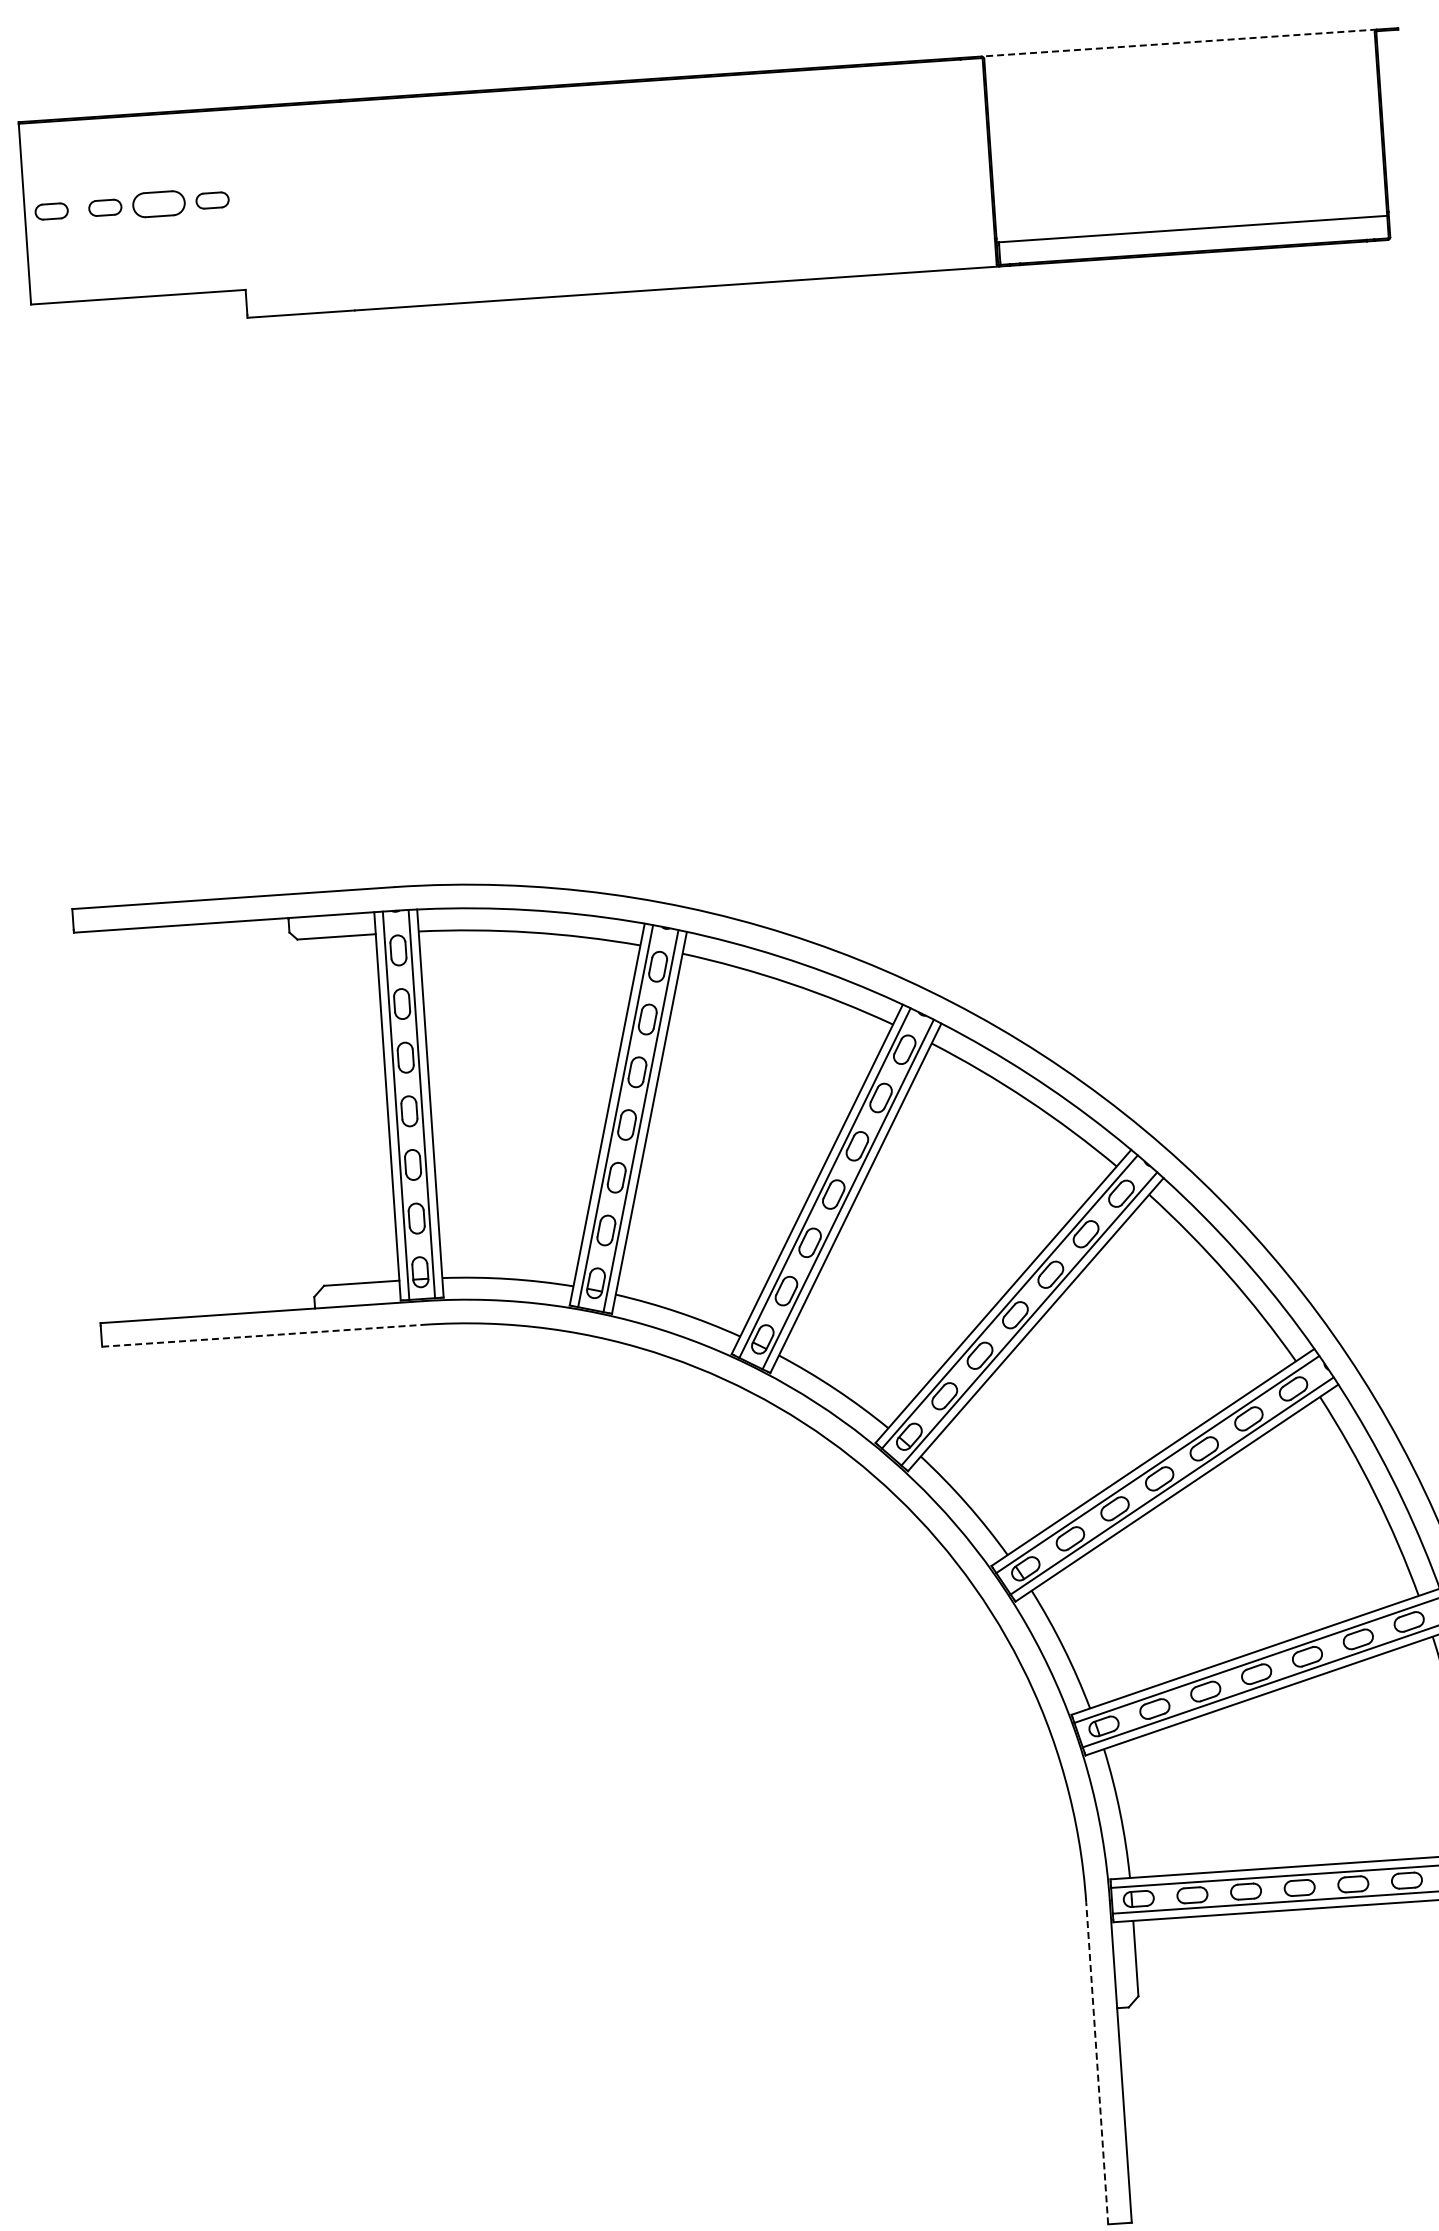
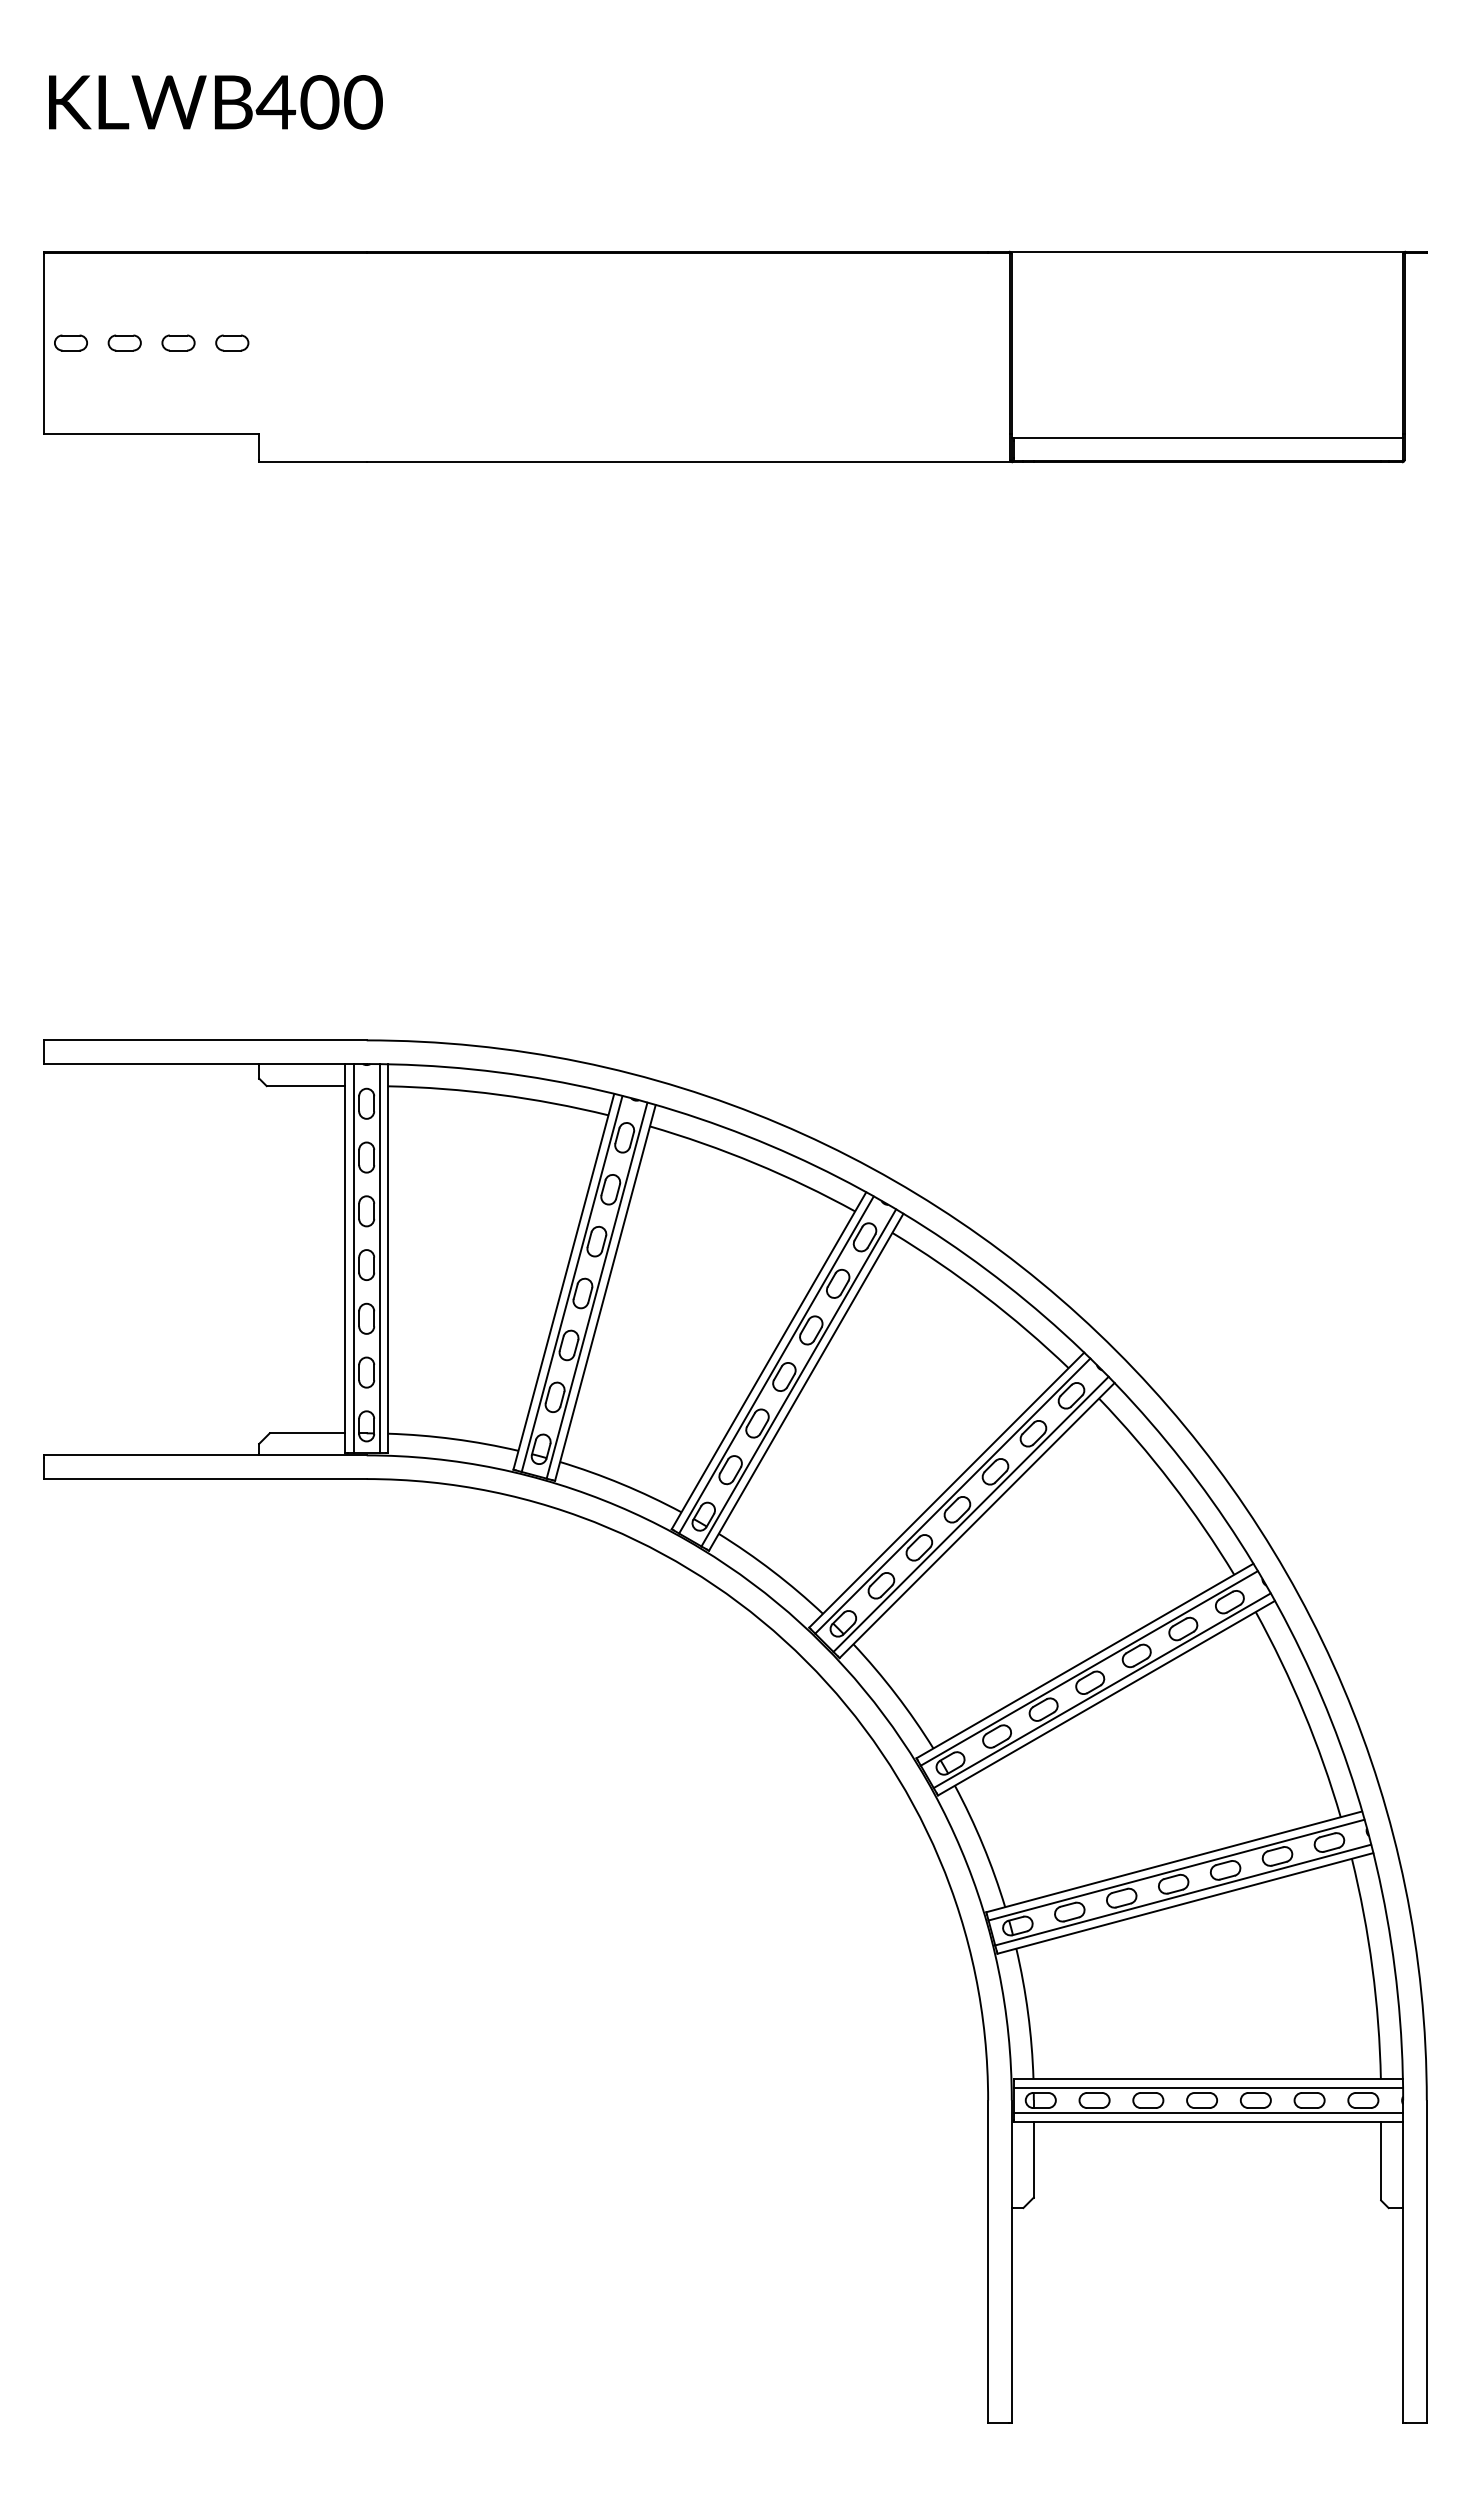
line: (1178, 42) -> (1206, 251), dashed -> solid
part: (158, 203) -> (178, 342), size x0.62
line: (263, 1336) -> (205, 1479), dashed -> solid
line: (1097, 2063) -> (988, 2261), dashed -> solid

